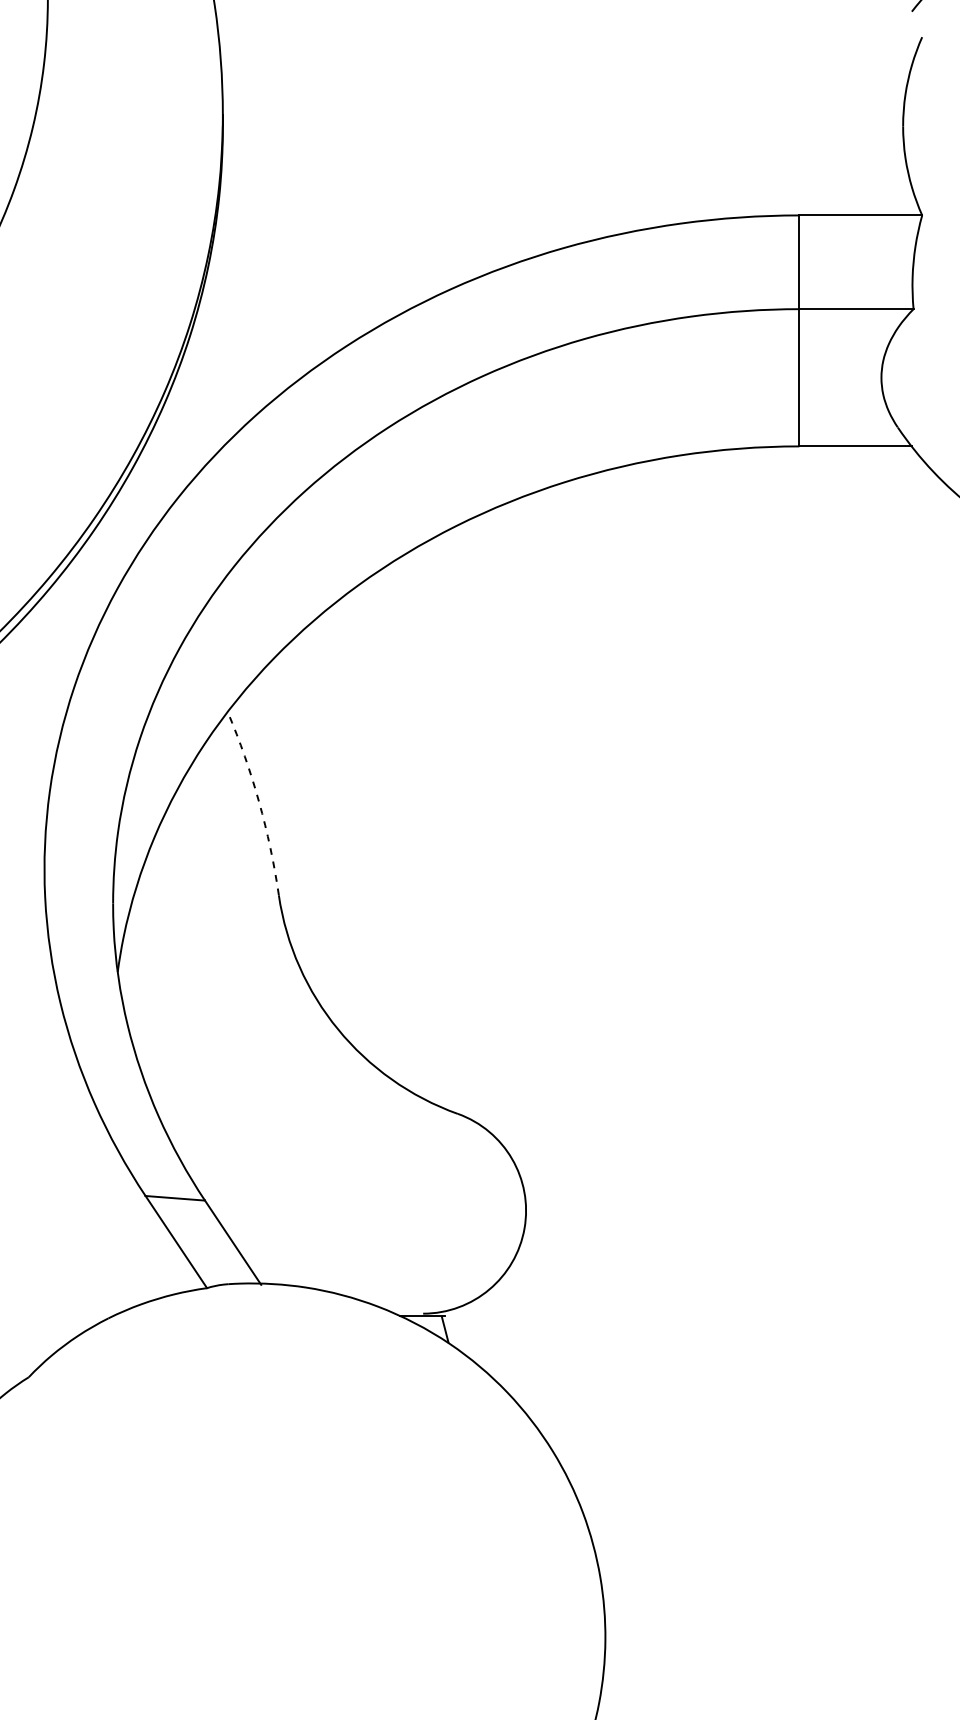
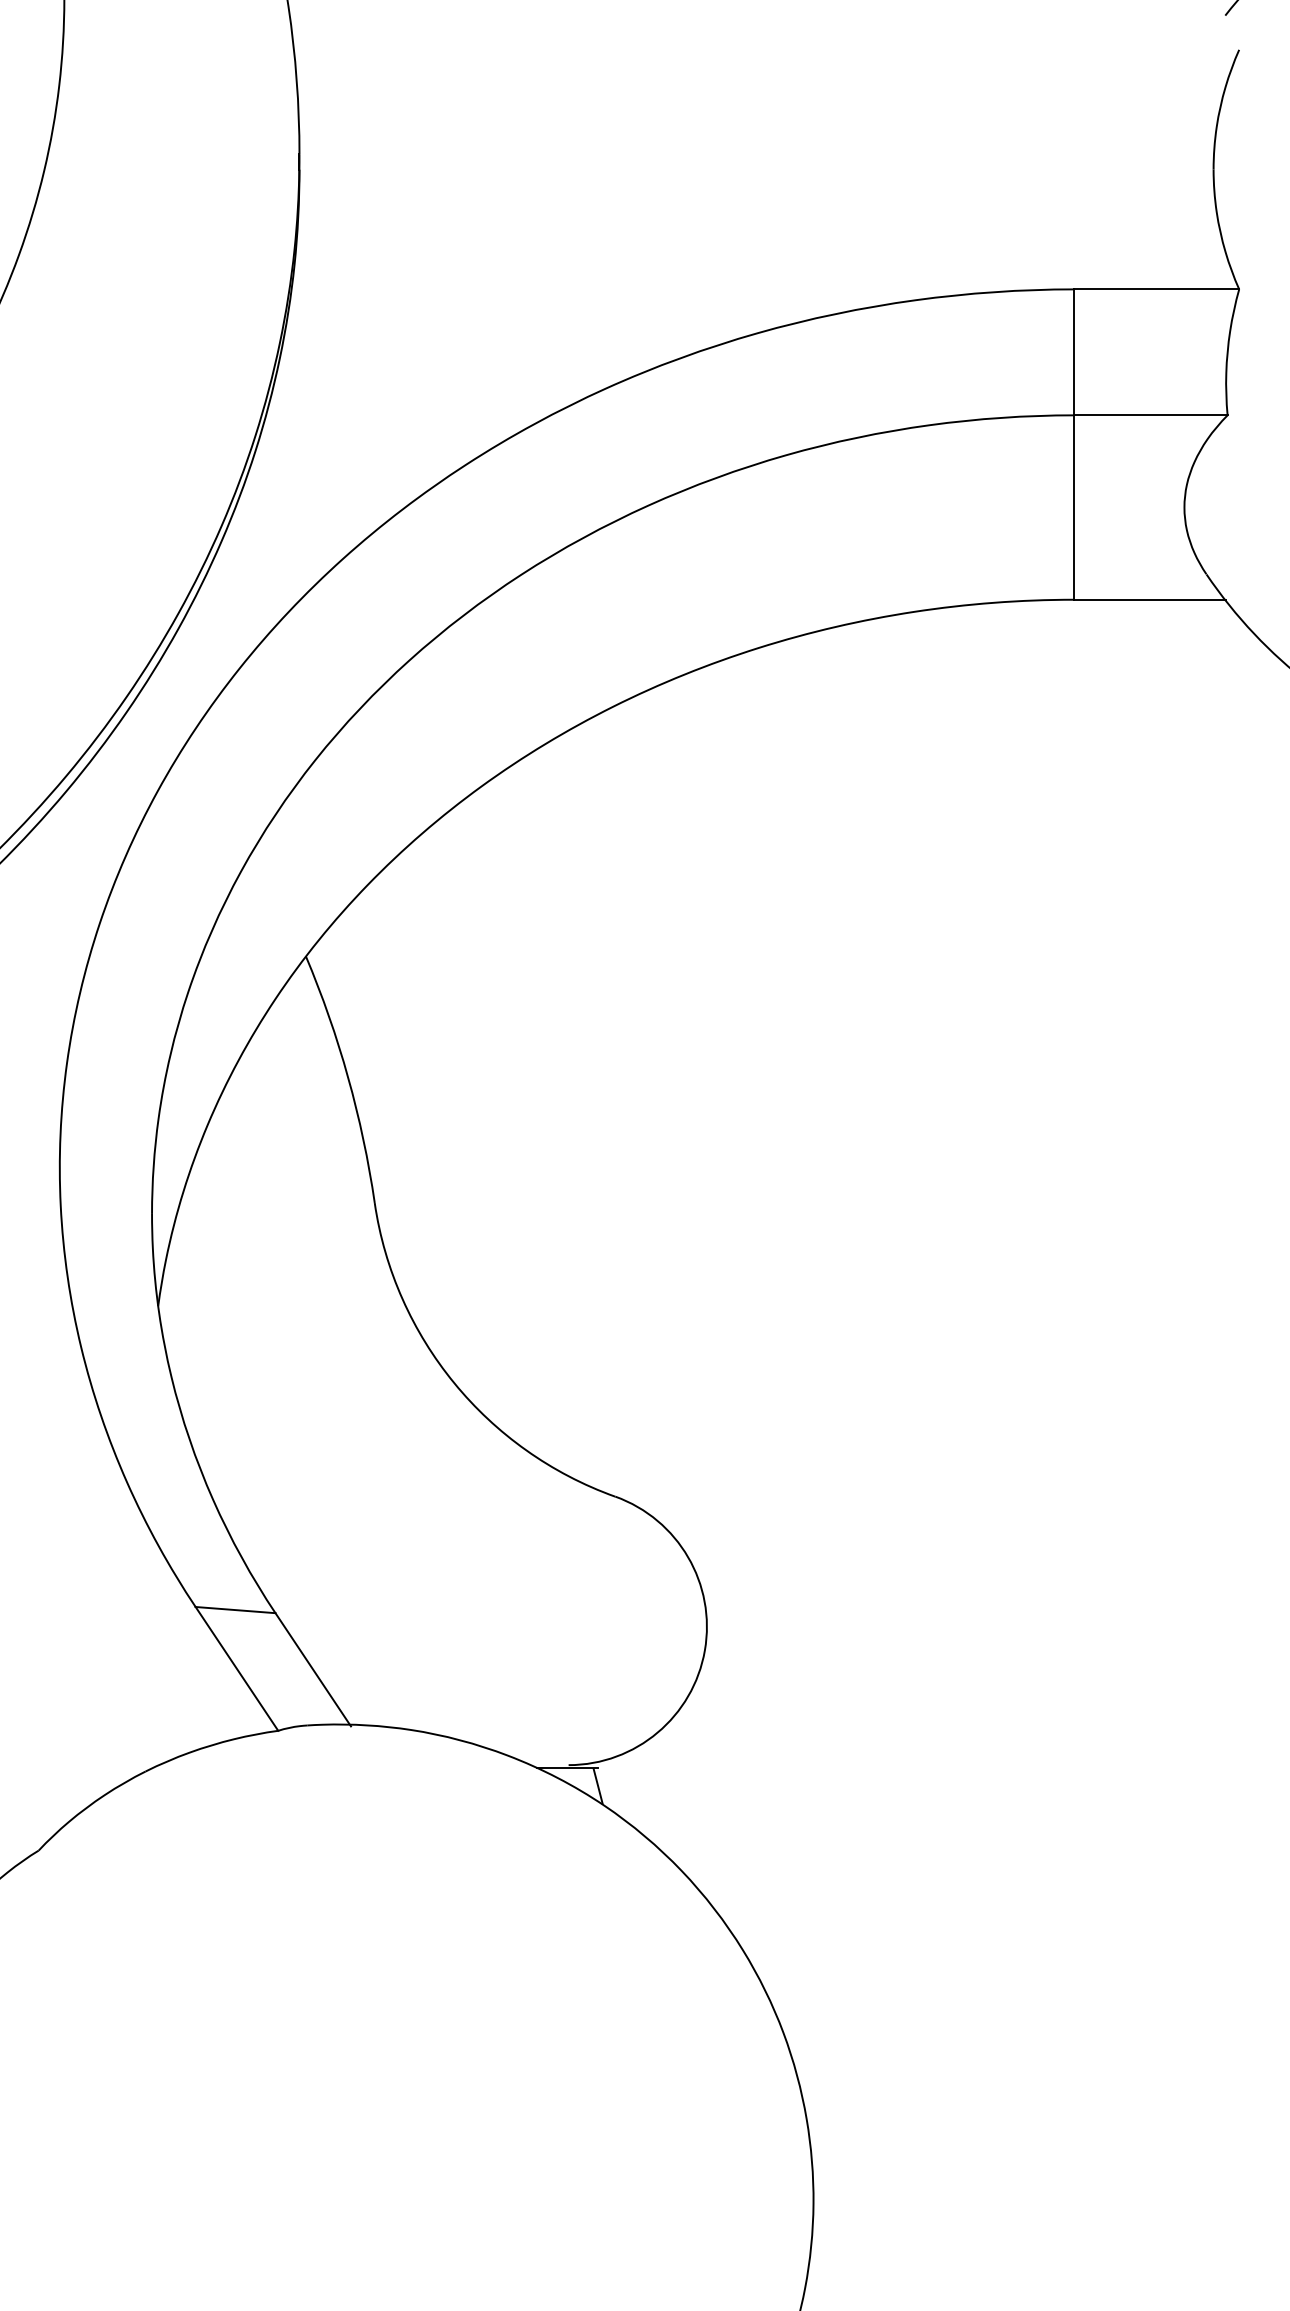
arc: (259, 801) -> (348, 1077), dashed -> solid

